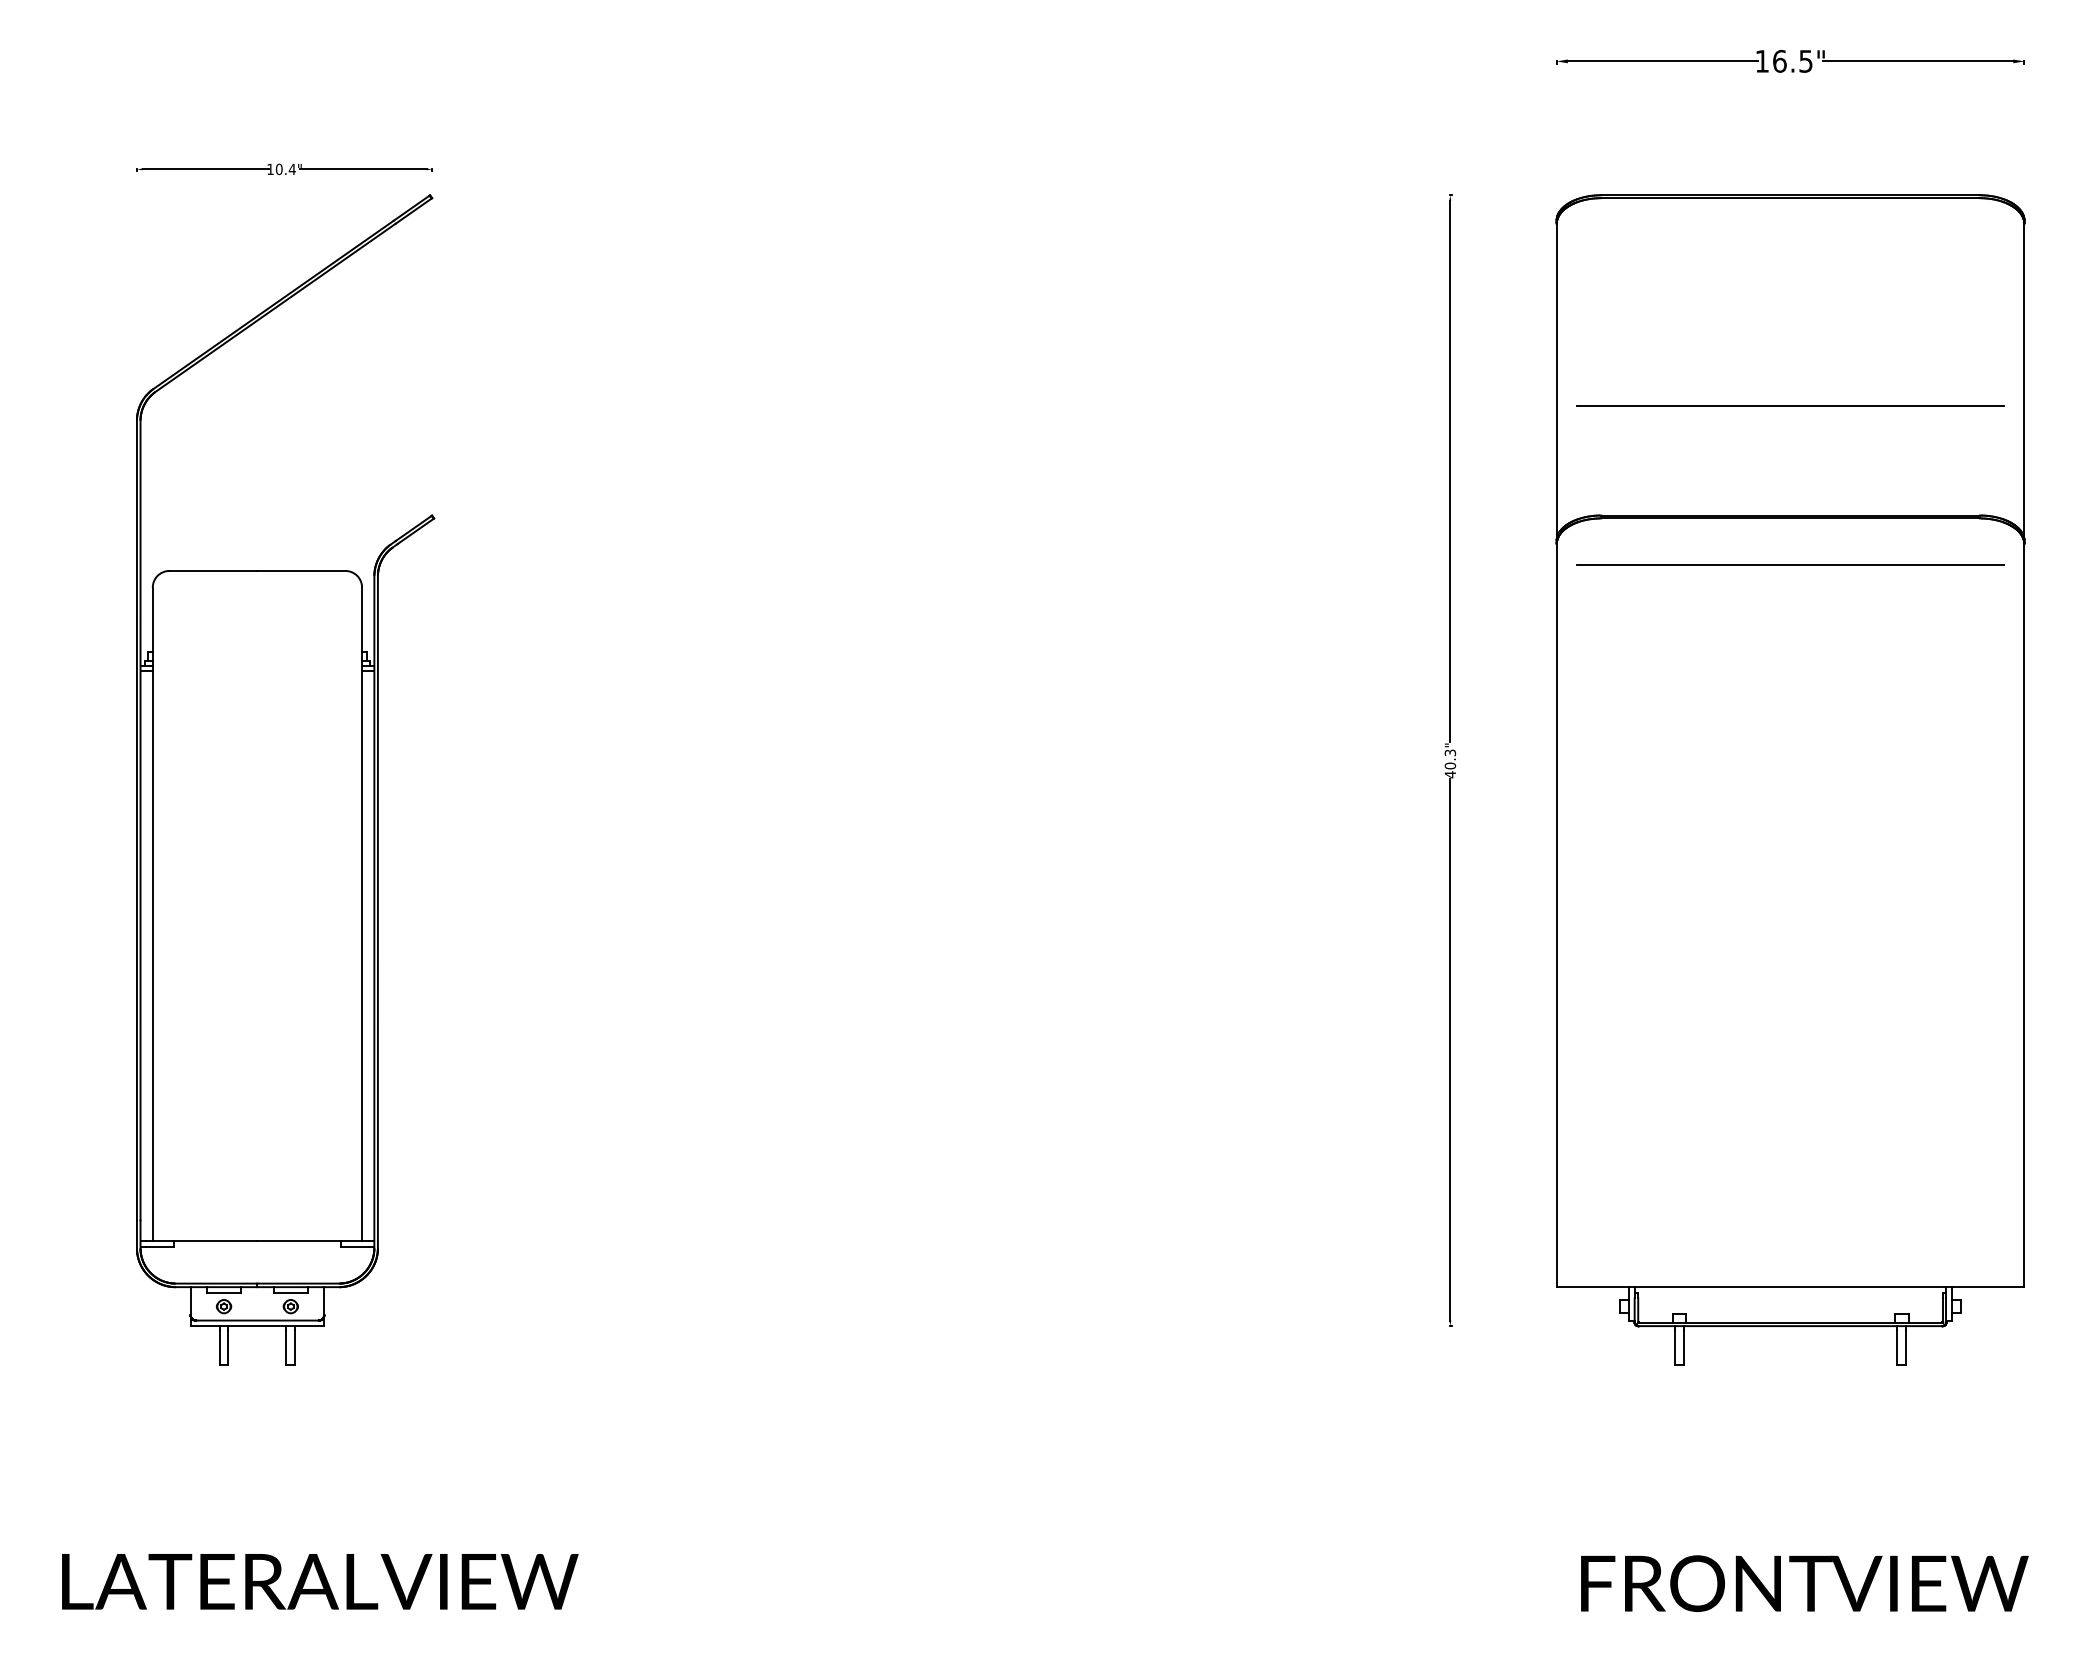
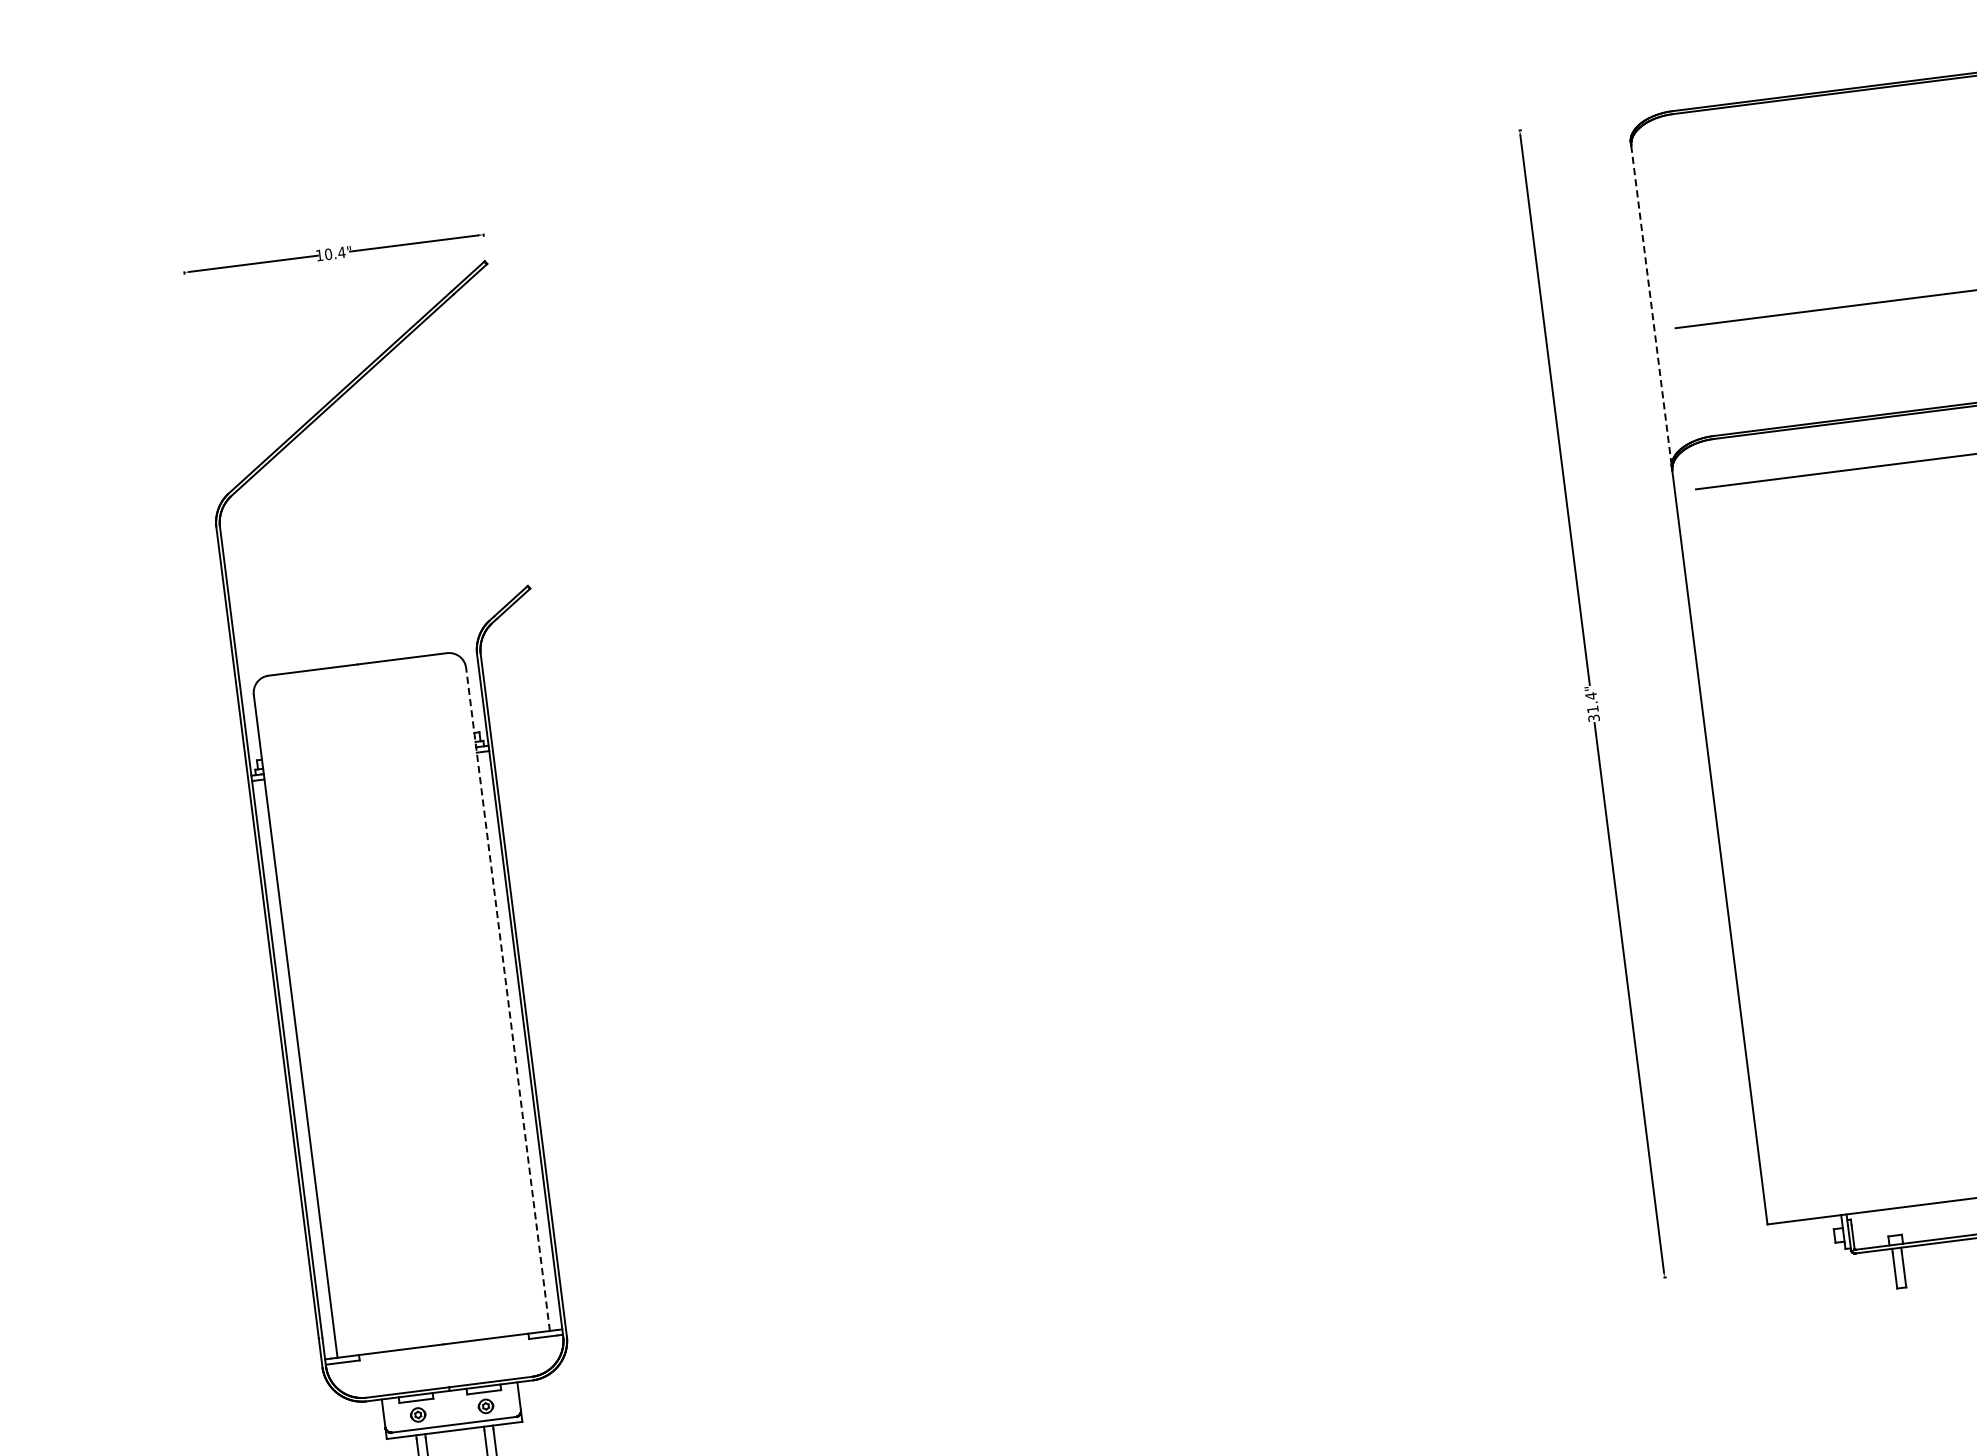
line: (1556, 382) -> (1651, 306), solid -> dashed
text: (1450, 763) -> (1592, 706), 40.3" -> 31.4"
line: (362, 914) -> (508, 999), solid -> dashed

